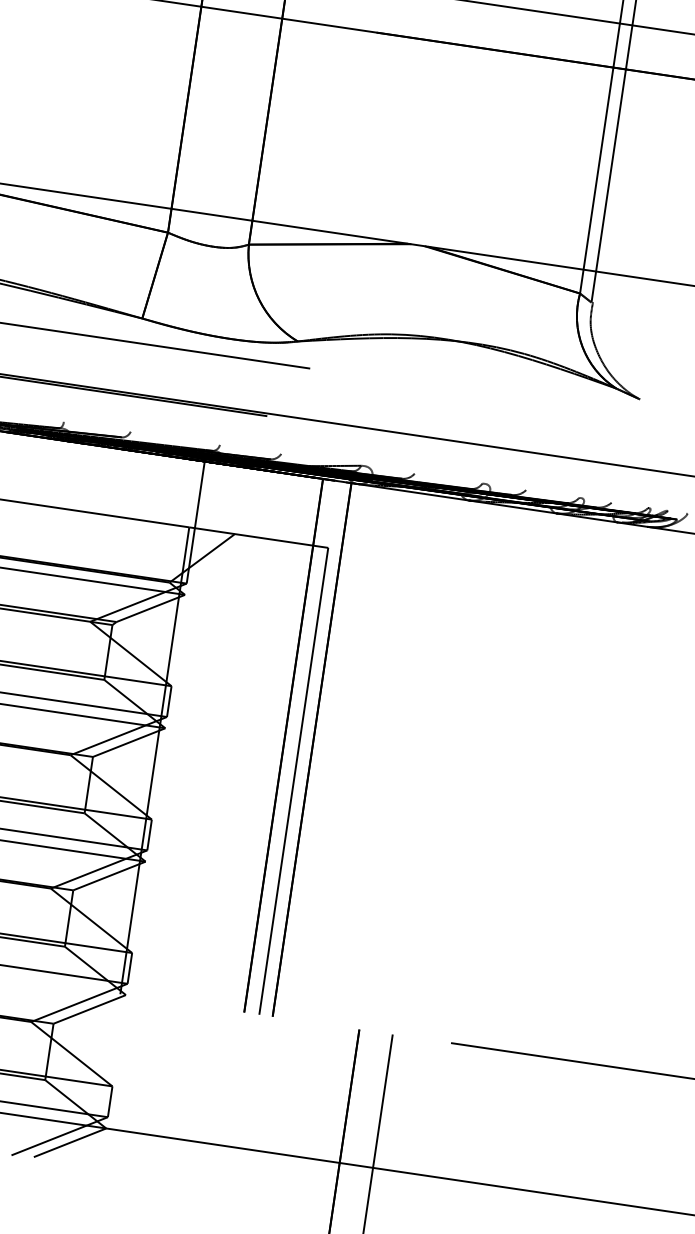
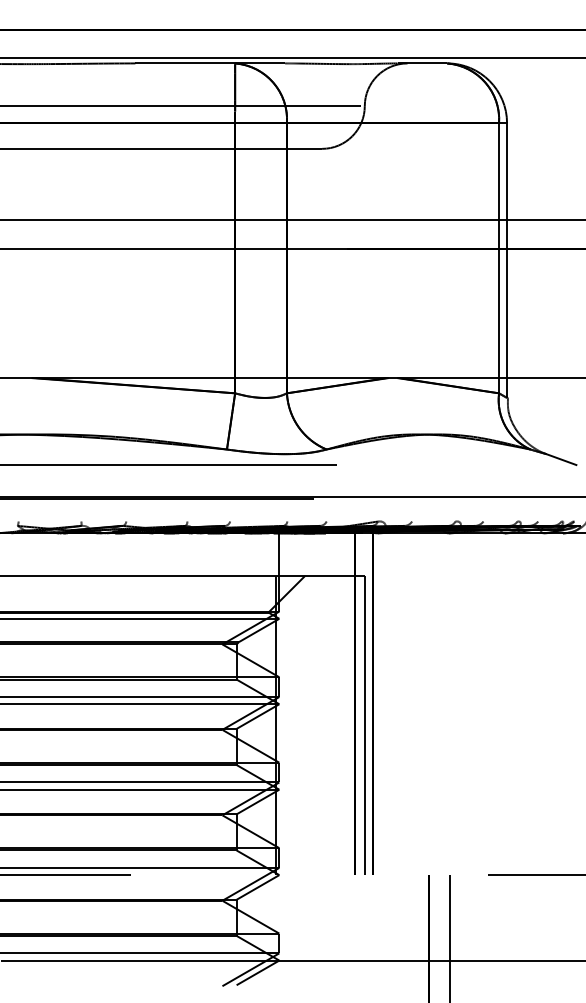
line: (662, 411) -> (561, 459), added

